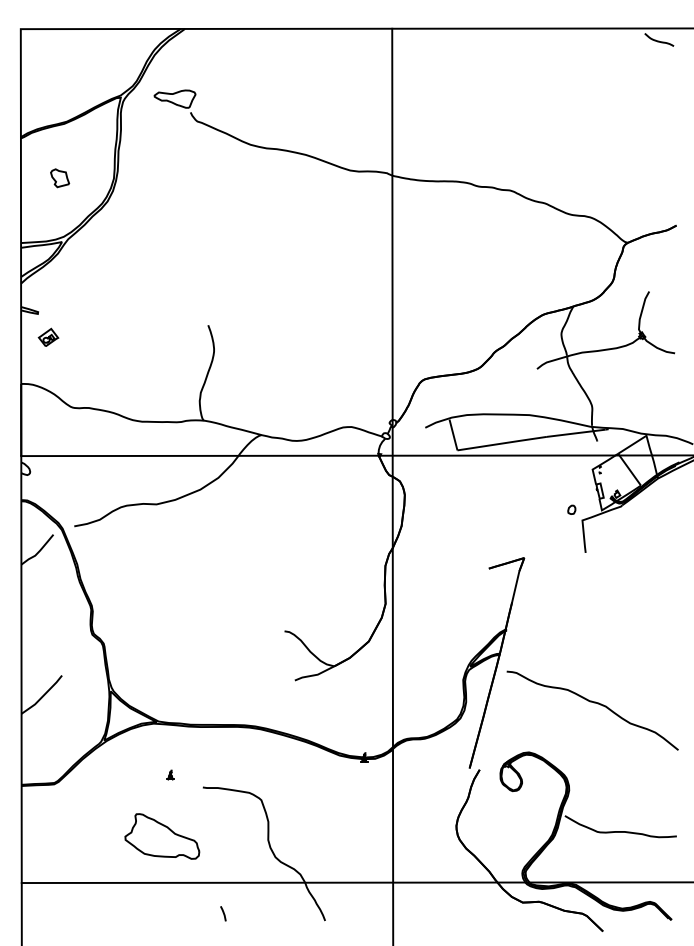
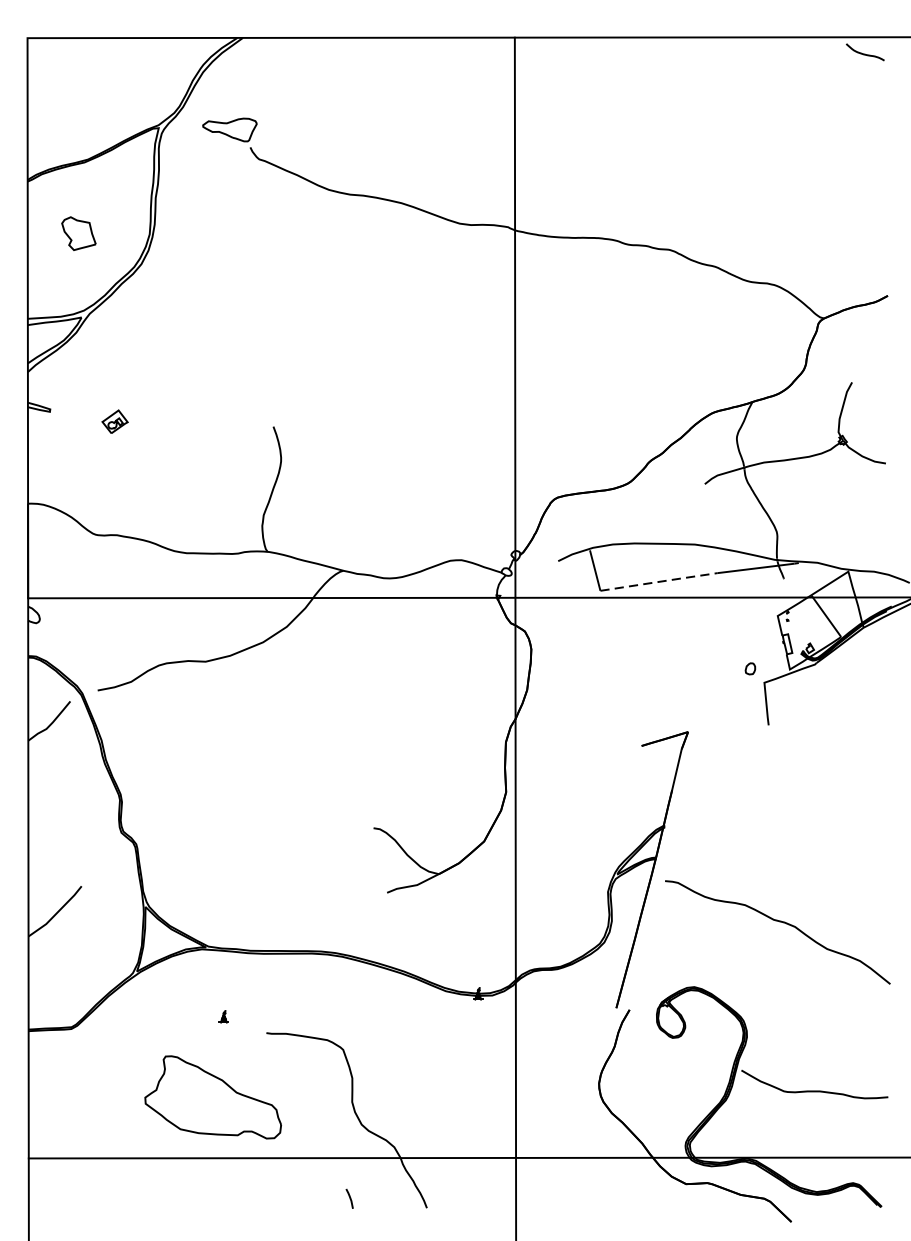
part: (60, 178) -> (79, 234), size x1.4
part: (48, 336) -> (115, 420), moved
line: (502, 443) -> (659, 581), solid -> dashed
part: (162, 836) -> (213, 1097), size x1.4
line: (223, 913) -> (349, 1198), moved

